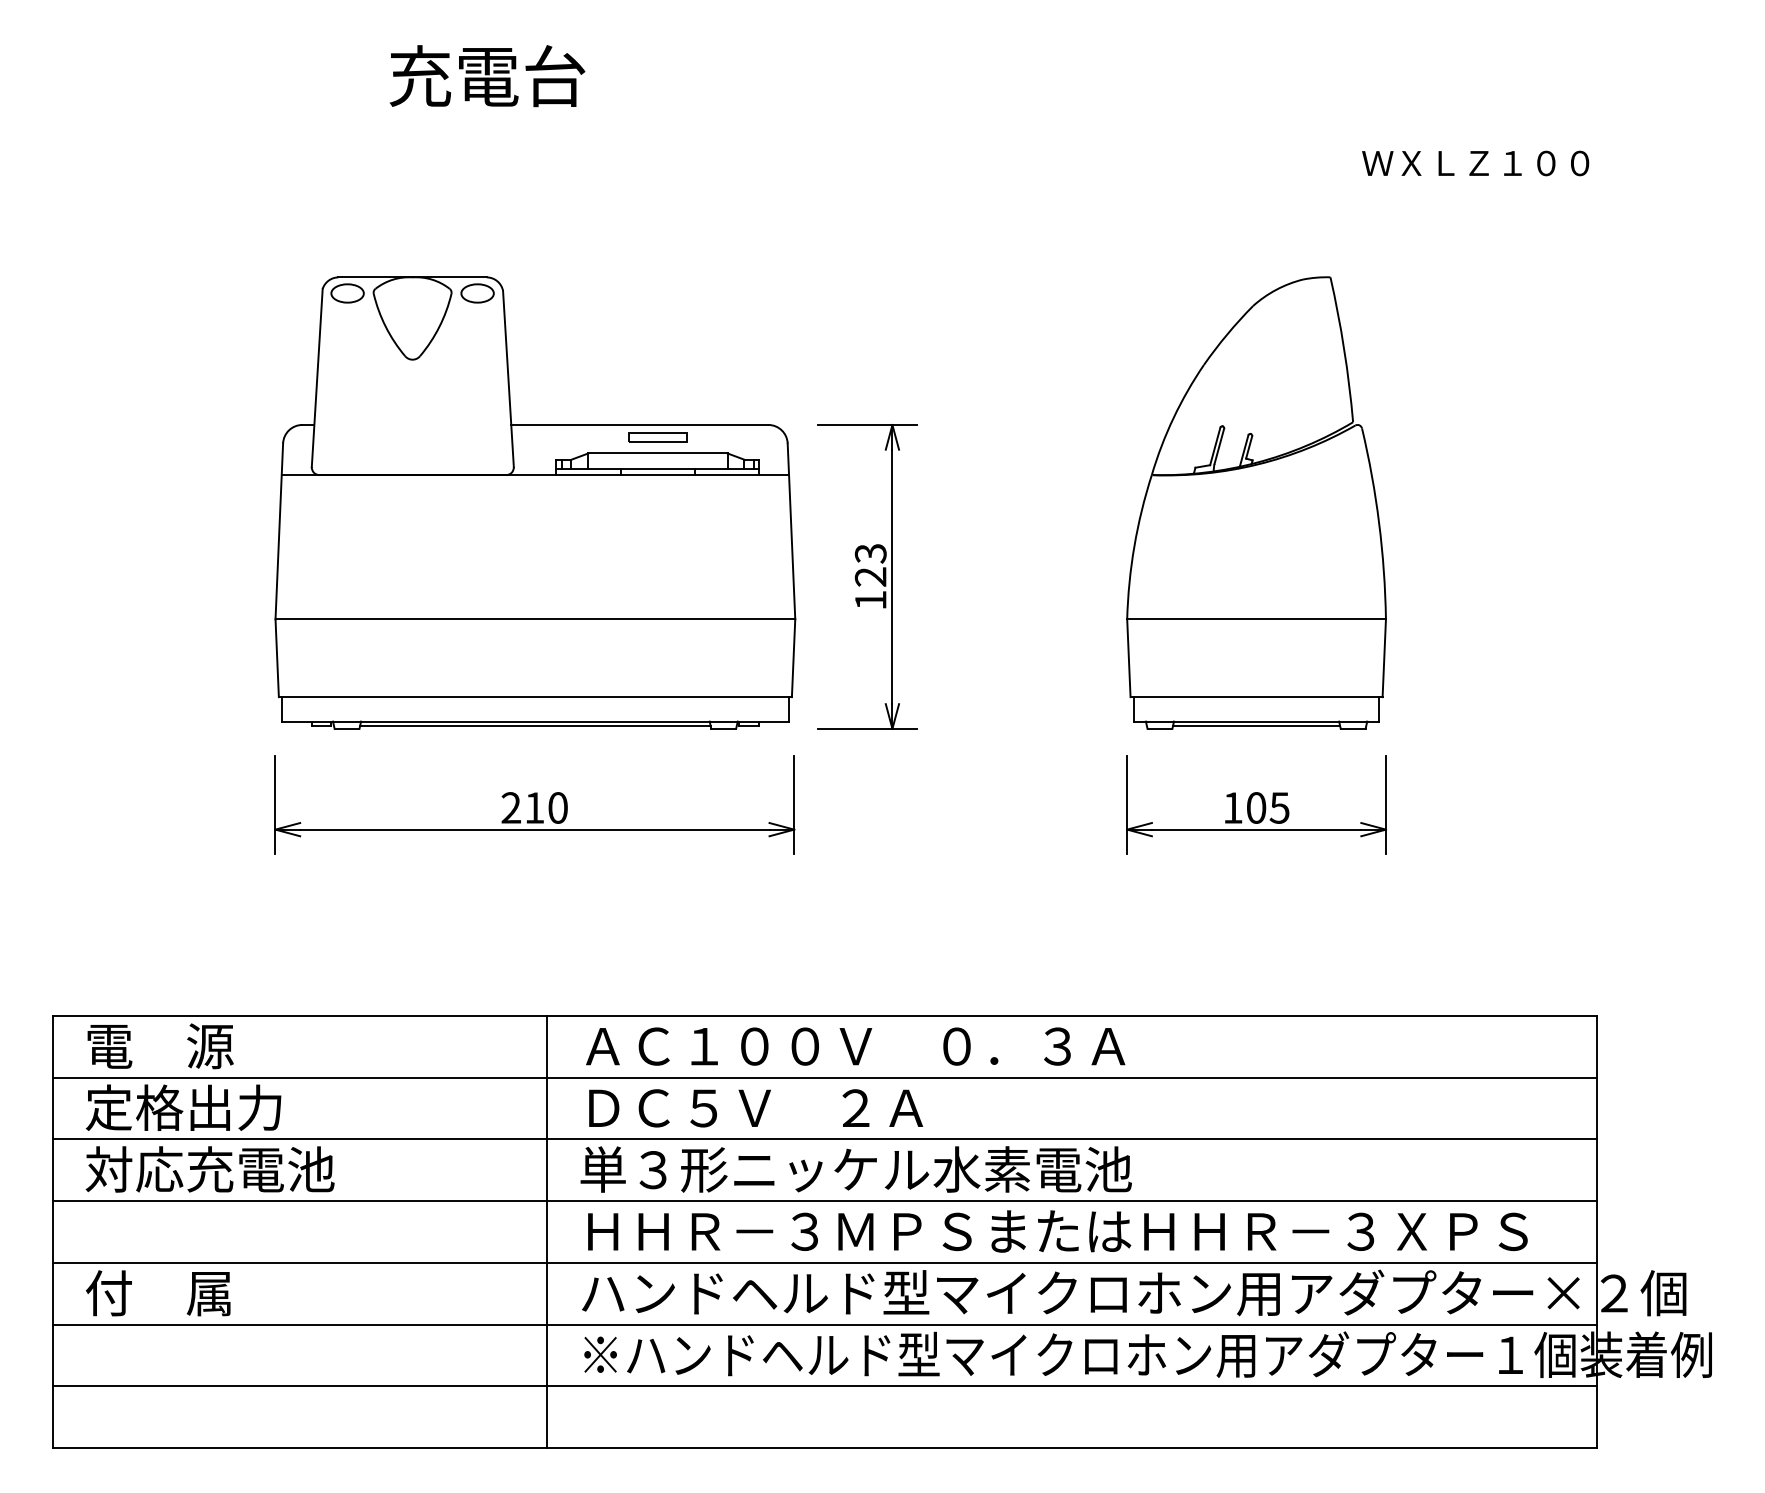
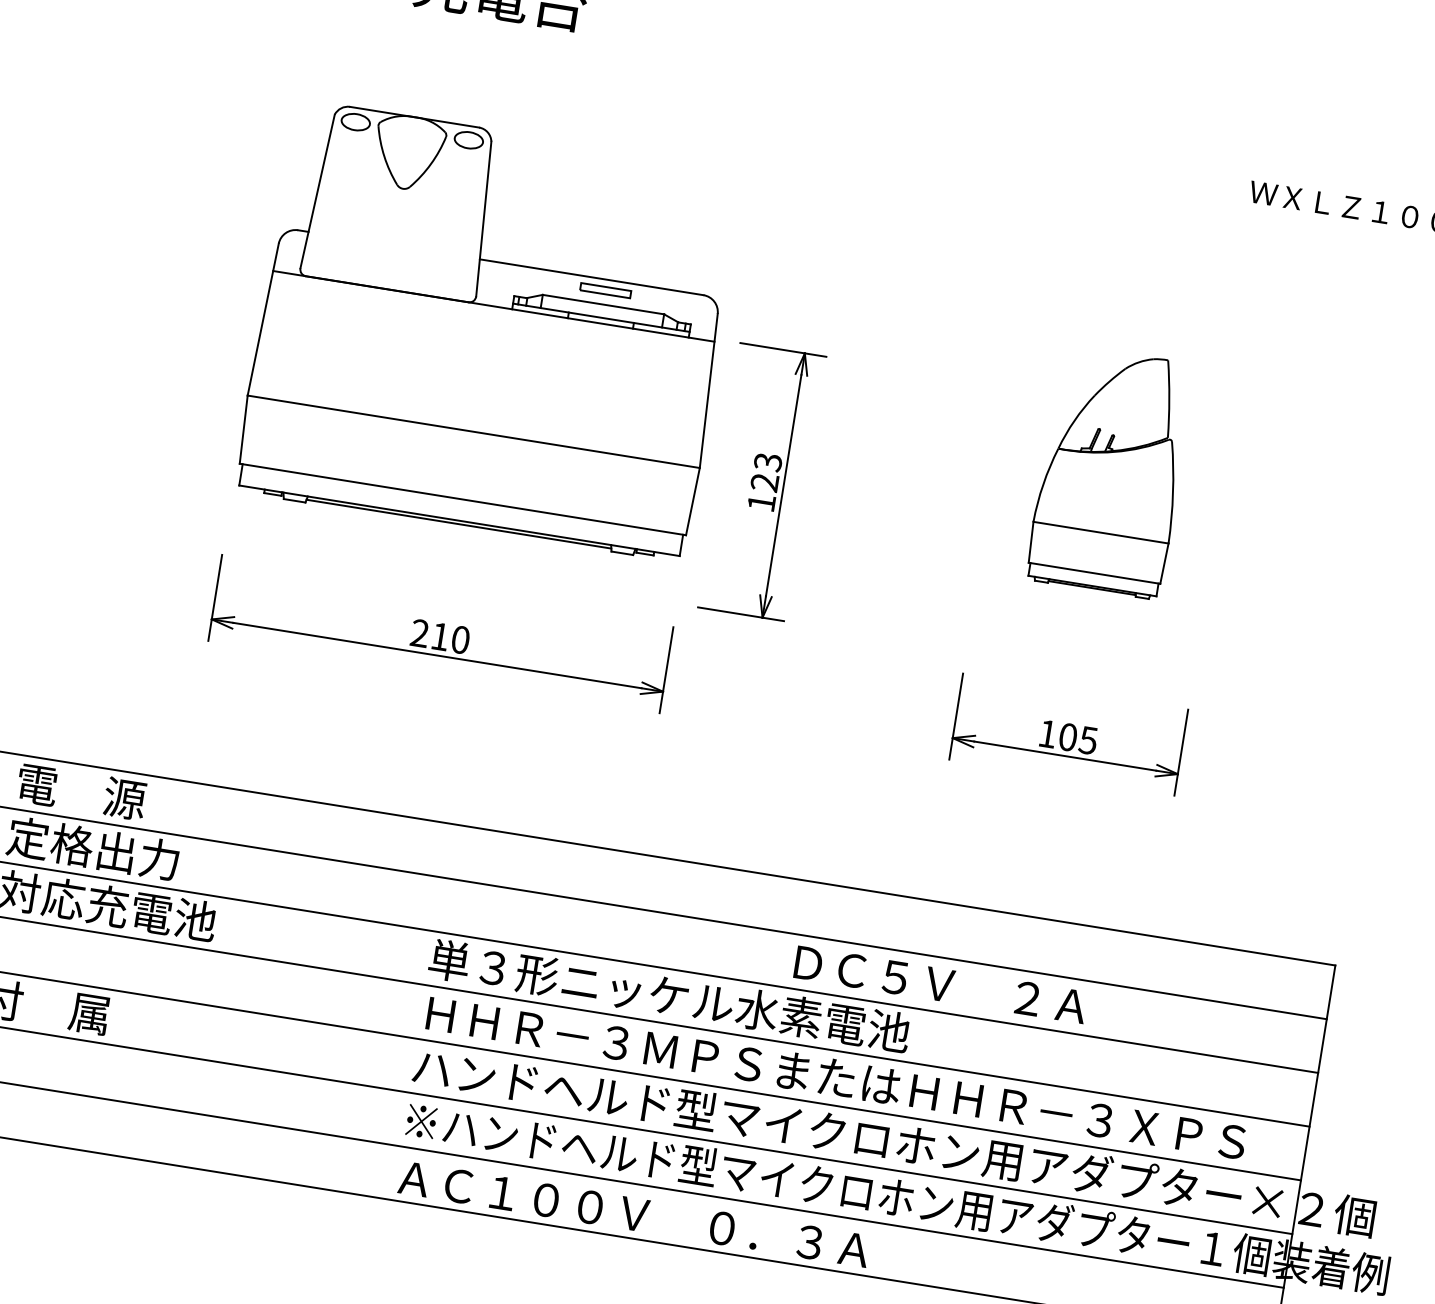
part: (535, 502) -> (490, 330), moved
part: (1256, 502) -> (1110, 471), size x0.6
text: (855, 1046) -> (634, 1214), moved
text: (756, 1108) -> (941, 985), moved
line: (547, 1231) -> (392, 1006), removed

